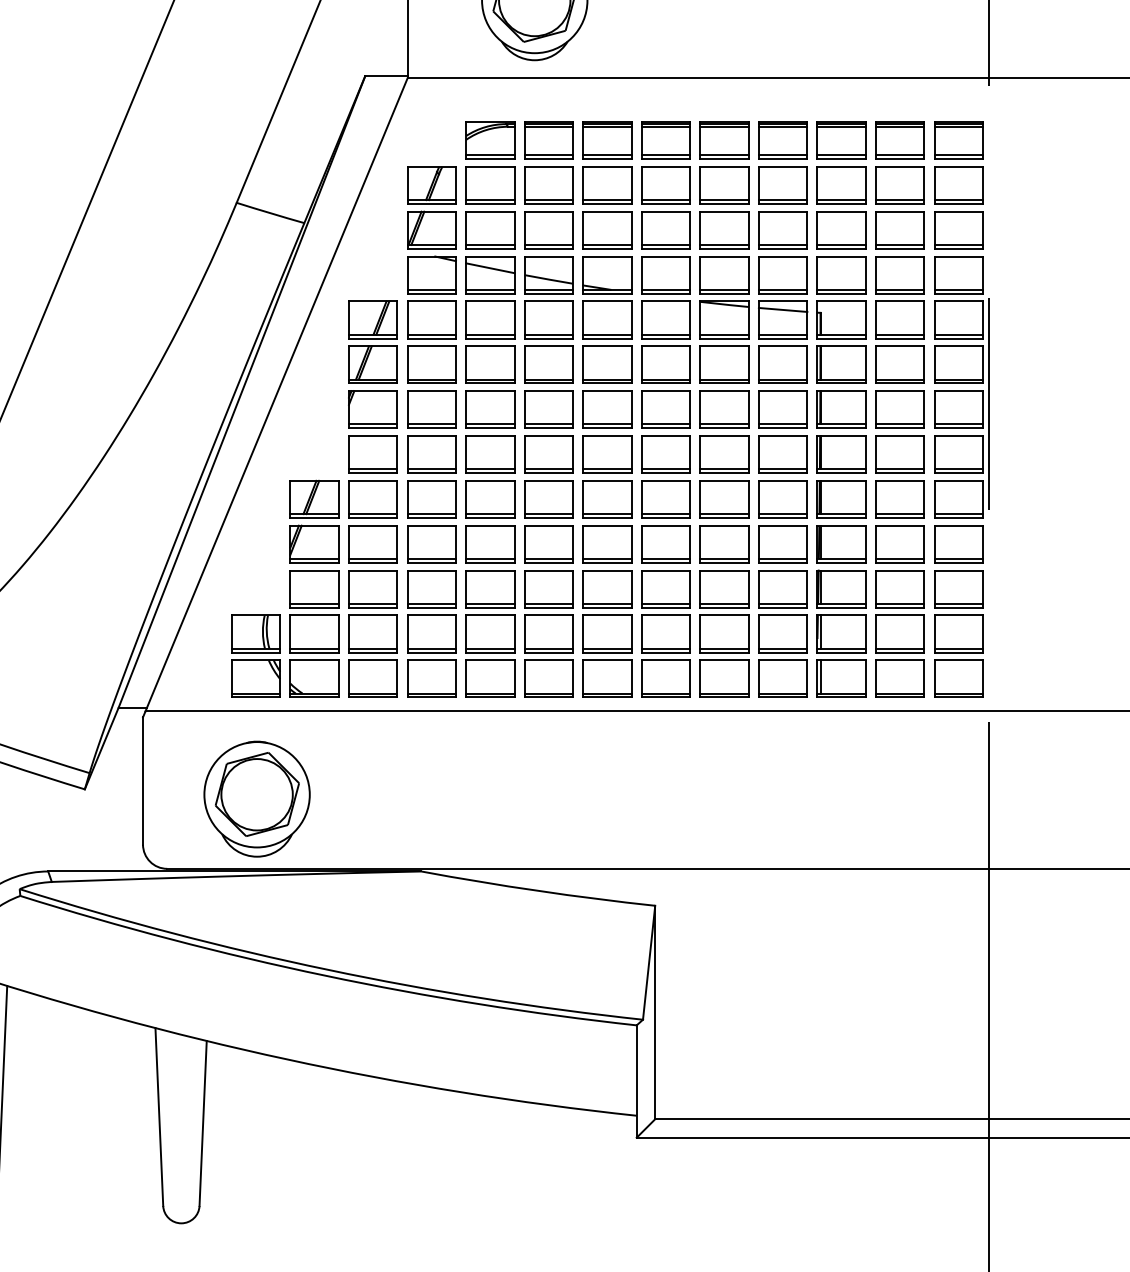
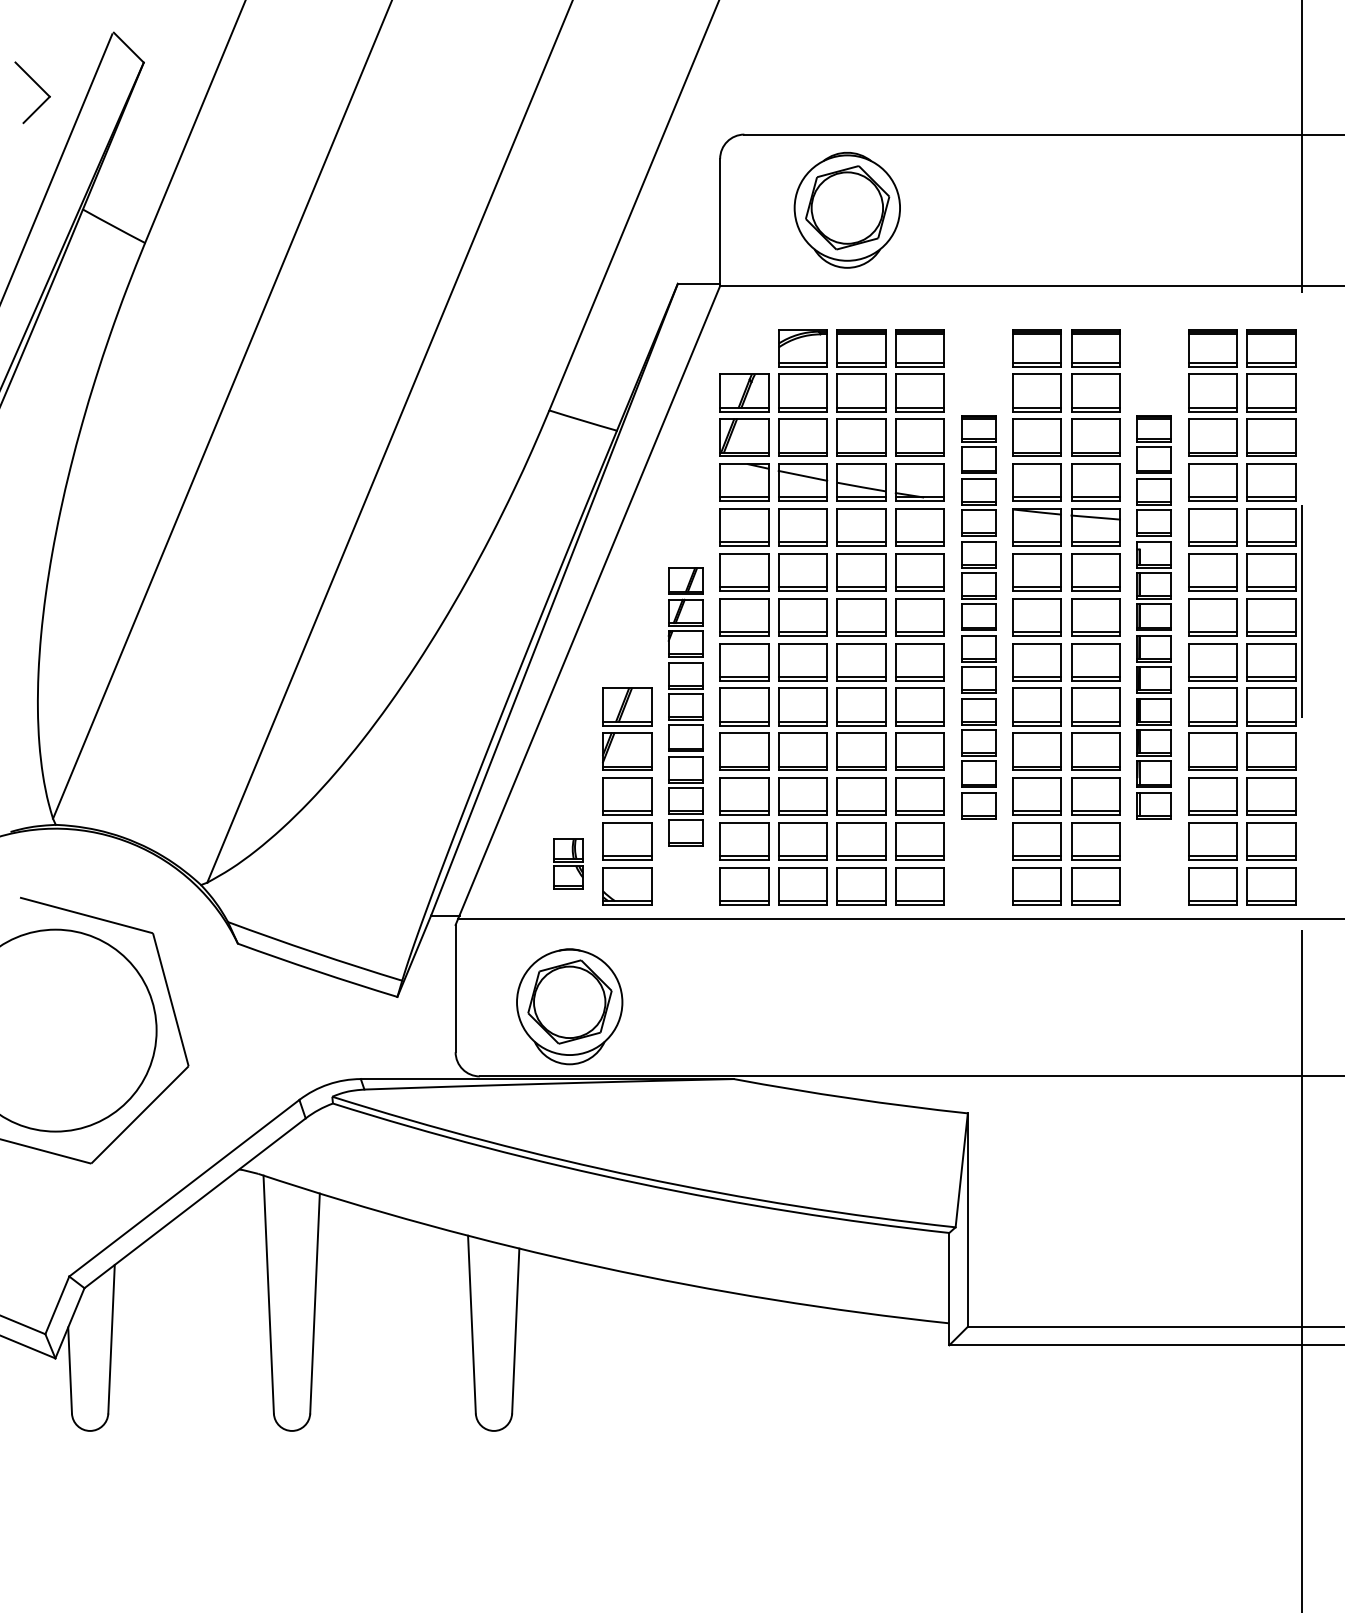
part: (665, 409) -> (978, 617), size x0.7
part: (841, 409) -> (1154, 617), size x0.7
part: (372, 498) -> (685, 706), size x0.7
part: (255, 655) -> (568, 863), size x0.6

